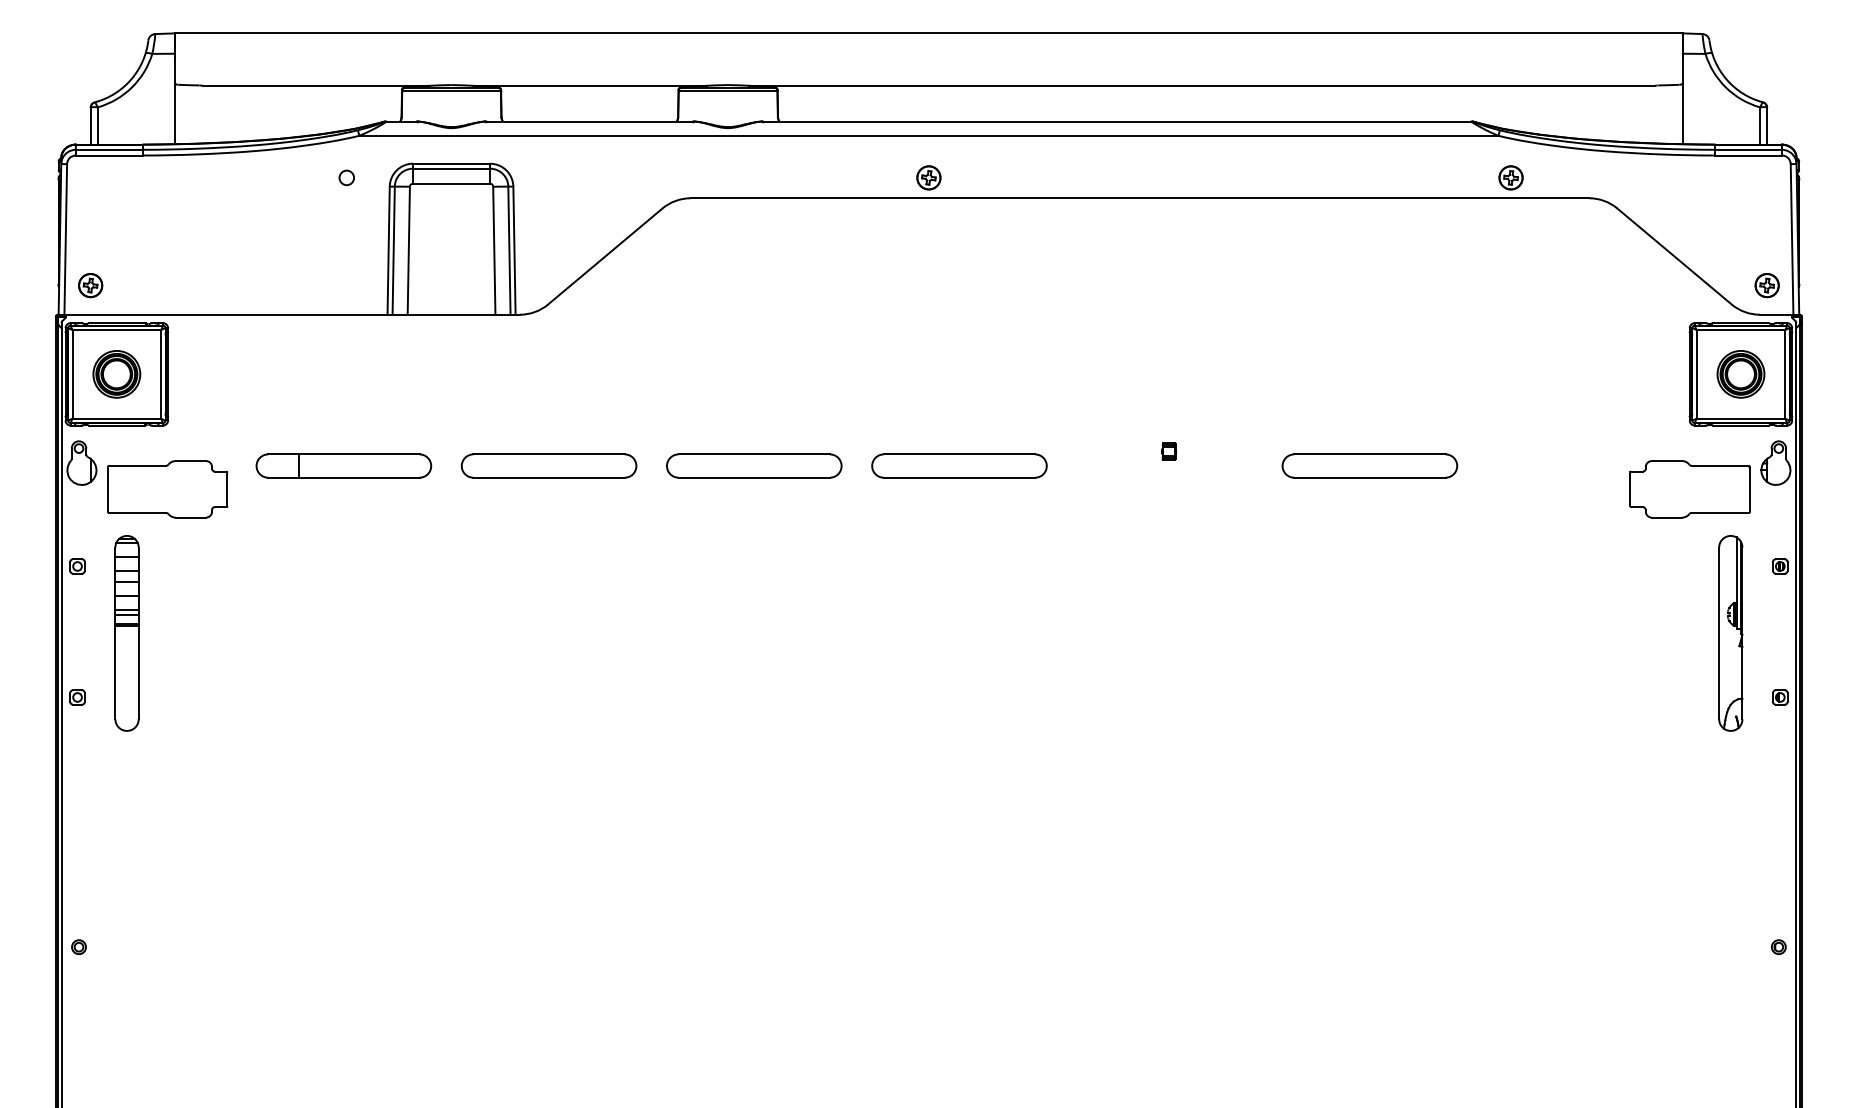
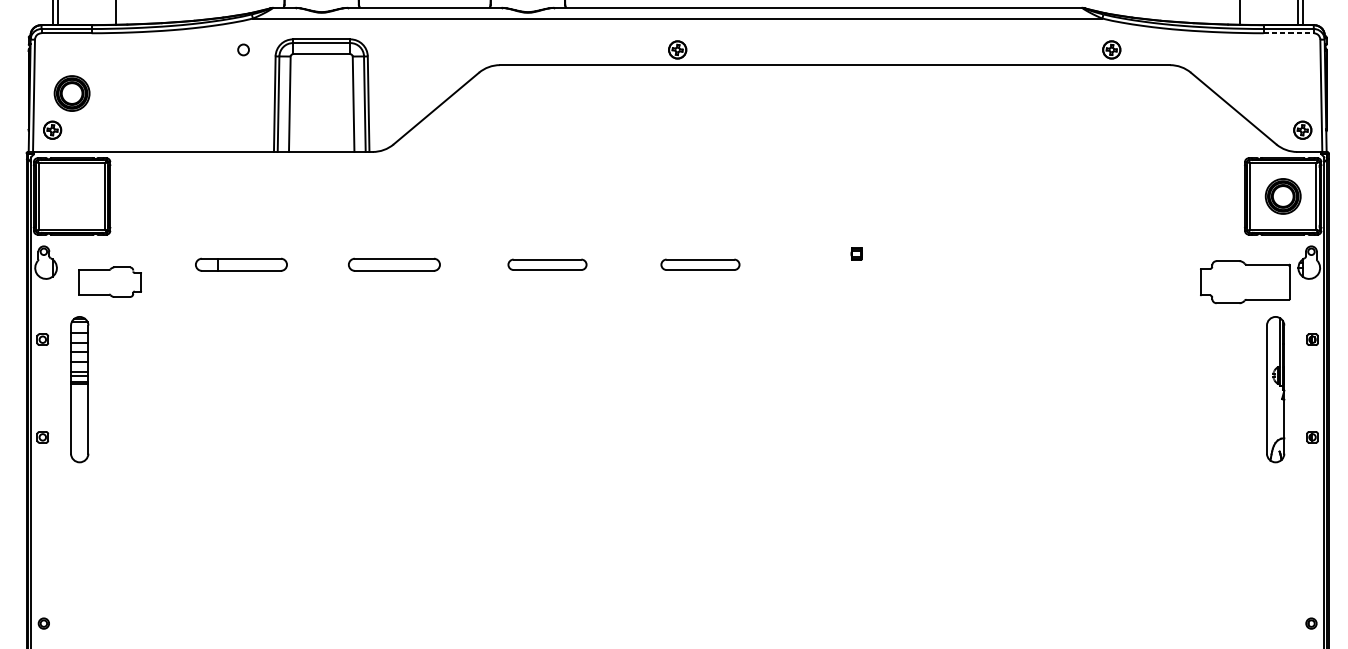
line: (1748, 155) -> (1288, 33), solid -> dashed
part: (116, 374) -> (71, 93), moved
part: (343, 465) -> (241, 264), size x0.7
part: (548, 465) -> (393, 264), size x0.7
part: (754, 465) -> (547, 264), size x0.6
part: (959, 465) -> (700, 264), size x0.6
part: (1369, 465) -> (1006, 264), removed
part: (167, 489) -> (109, 282), size x0.7

